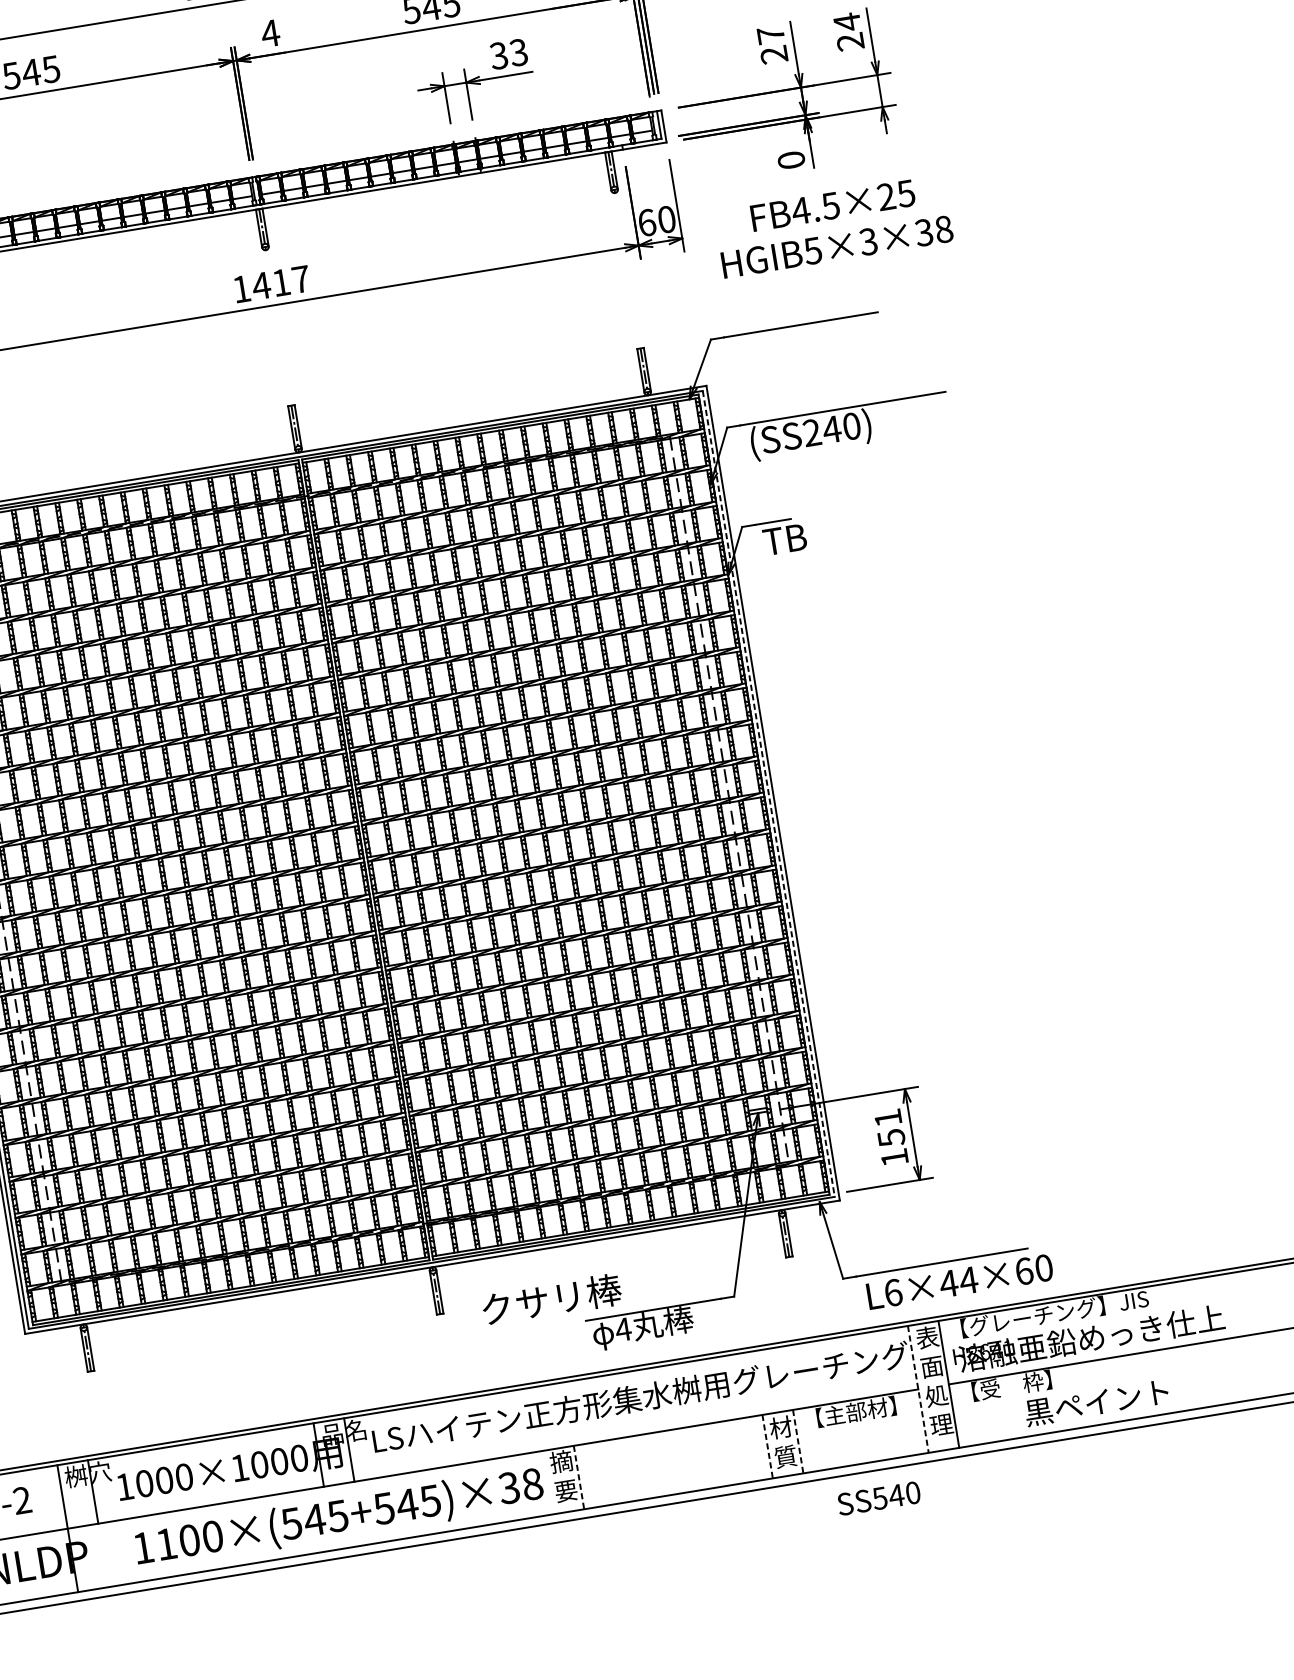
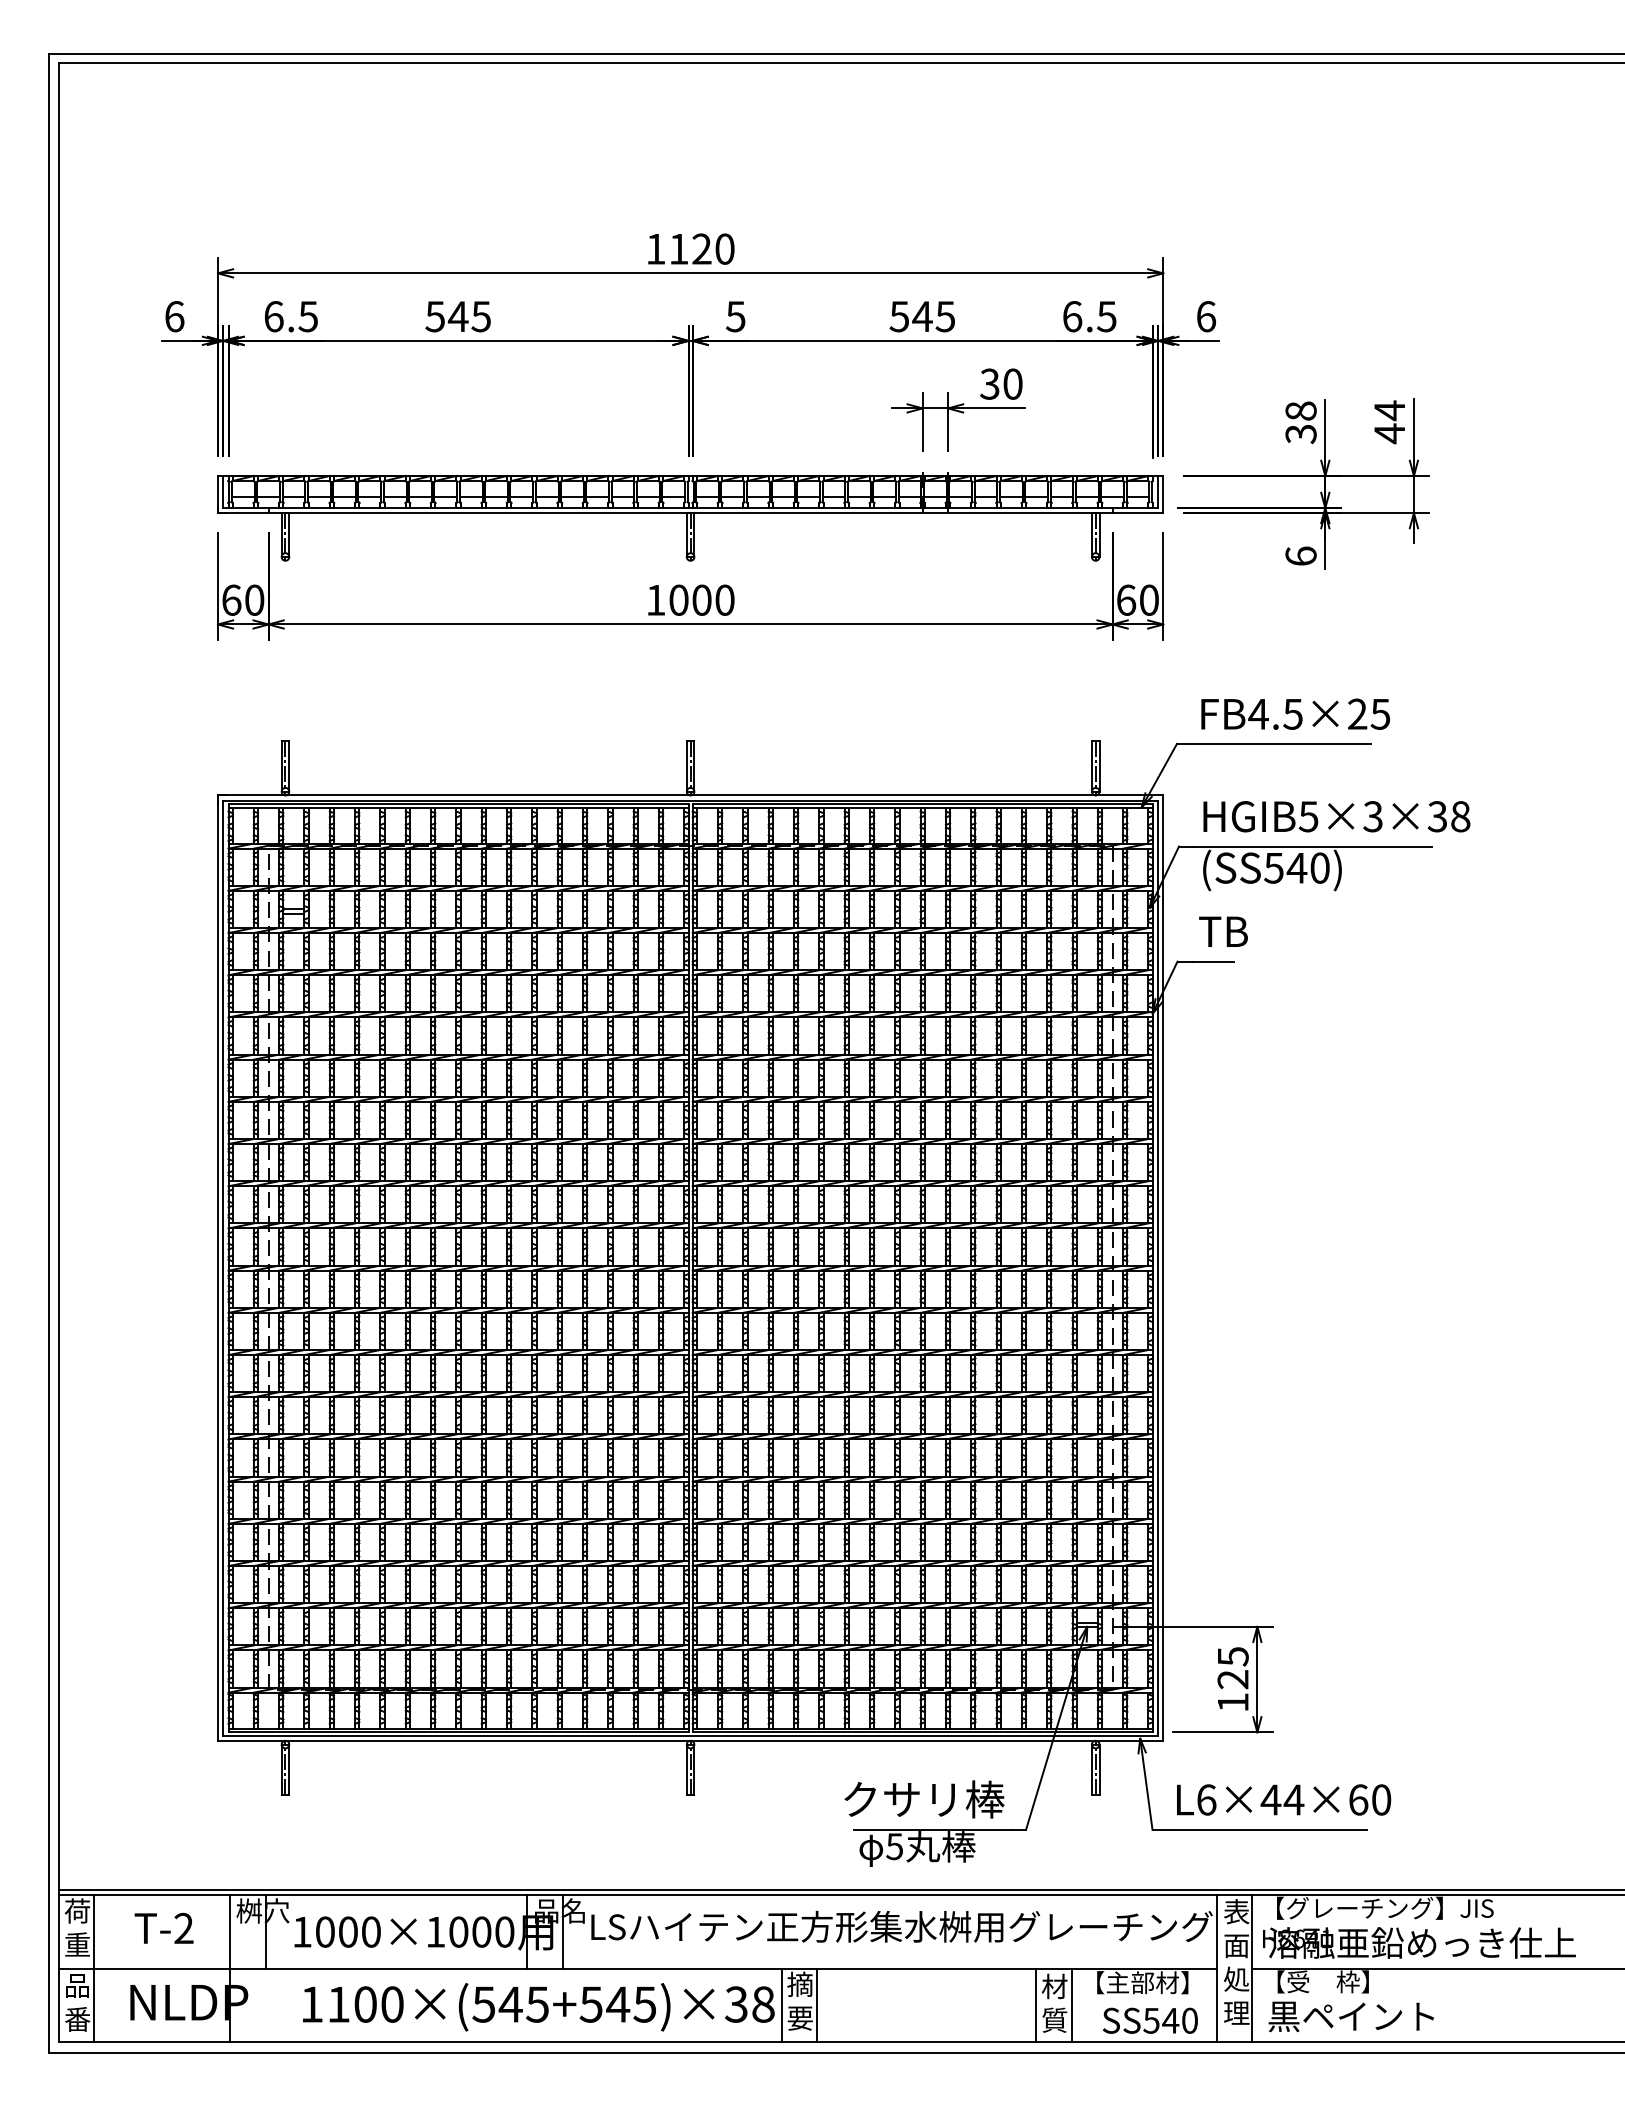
text: (270, 33) -> (735, 316), 4 -> 5
text: (850, 41) -> (1389, 433), 24 -> 44
text: (772, 45) -> (1300, 422), 27 -> 38
text: (518, 52) -> (1012, 383), 33 -> 30
text: (790, 159) -> (1300, 555), 0 -> 6
text: (832, 205) -> (1295, 713), moved
text: (836, 246) -> (1336, 816), moved
text: (280, 282) -> (701, 599), 1417 -> 1000
text: (811, 432) -> (1273, 867), (SS240) -> (SS540)
text: (784, 539) -> (1223, 931), moved
line: (769, 794) -> (1158, 1268), dashed -> solid
text: (889, 1128) -> (1232, 1668), 151 -> 125
text: (960, 1281) -> (1284, 1799), moved
text: (551, 1299) -> (924, 1799), moved
text: (623, 1329) -> (894, 1846), 4 -> 5
line: (917, 1389) -> (1216, 1968), dashed -> solid
text: (1096, 1402) -> (1350, 2016), moved
line: (798, 1441) -> (1071, 2005), dashed -> solid
line: (767, 1446) -> (1036, 2005), dashed -> solid
line: (579, 1477) -> (817, 2005), dashed -> solid
line: (548, 1482) -> (781, 2005), added
text: (878, 1498) -> (1149, 2020), moved

